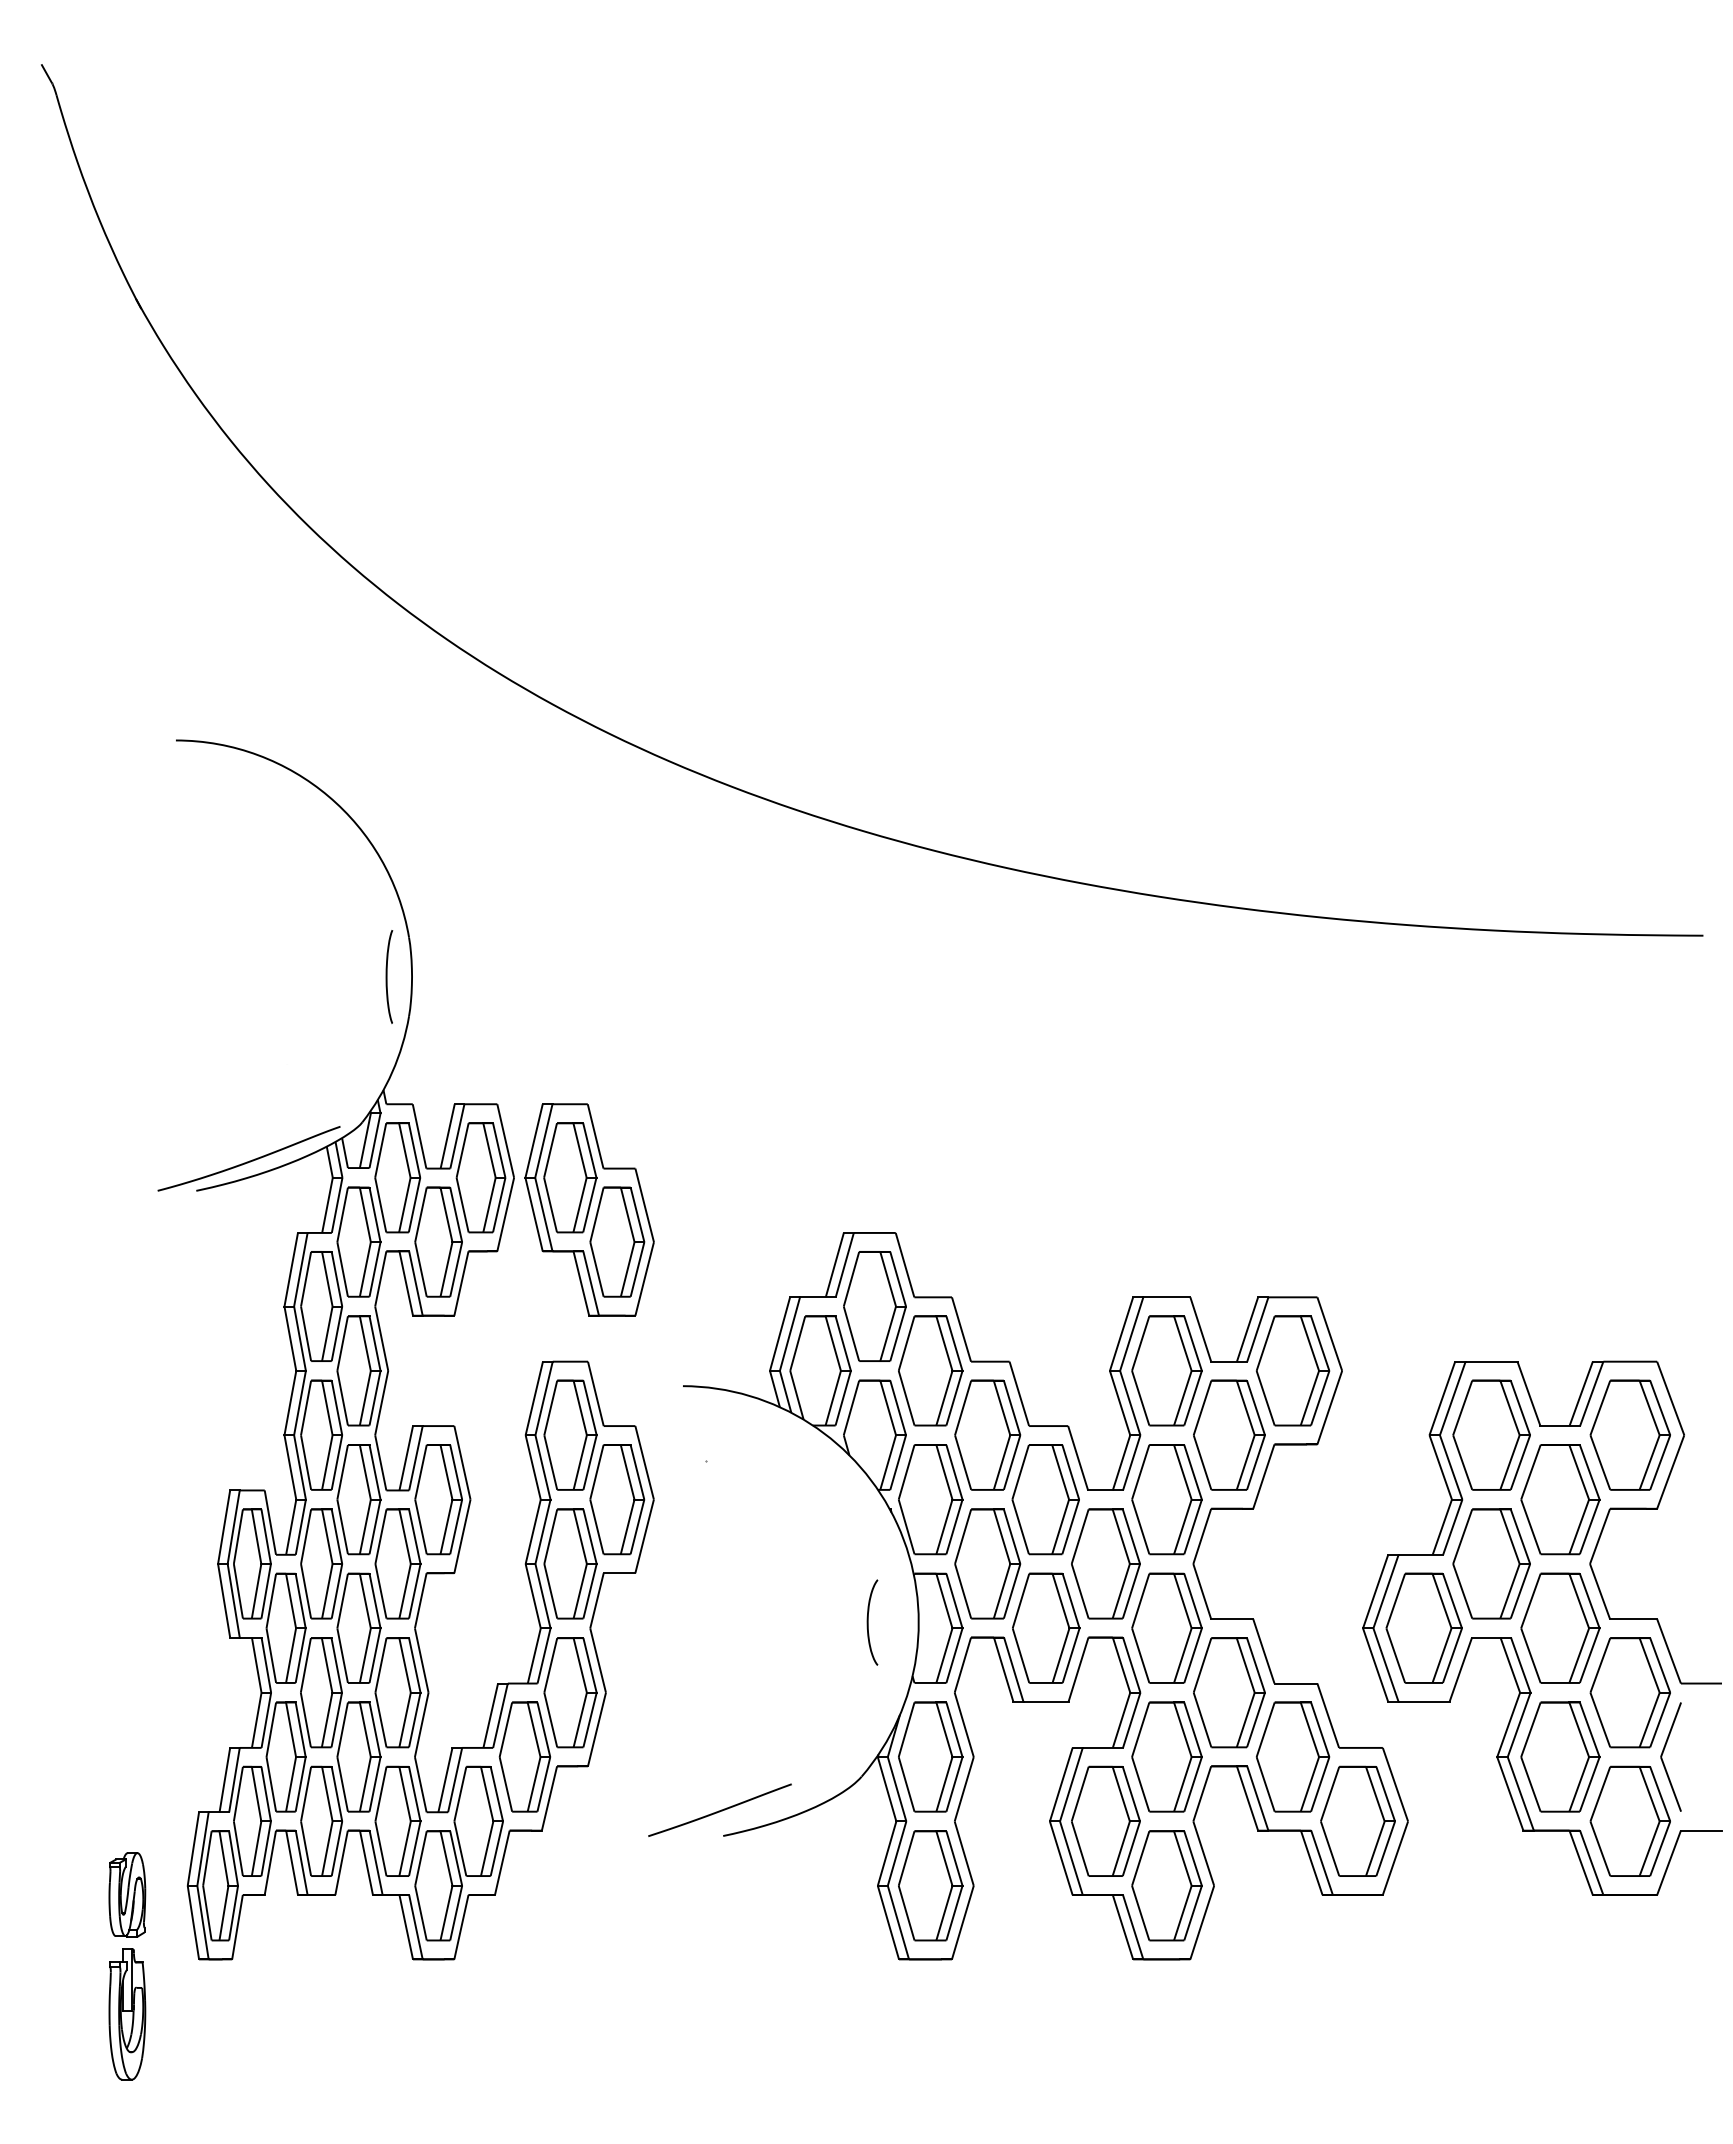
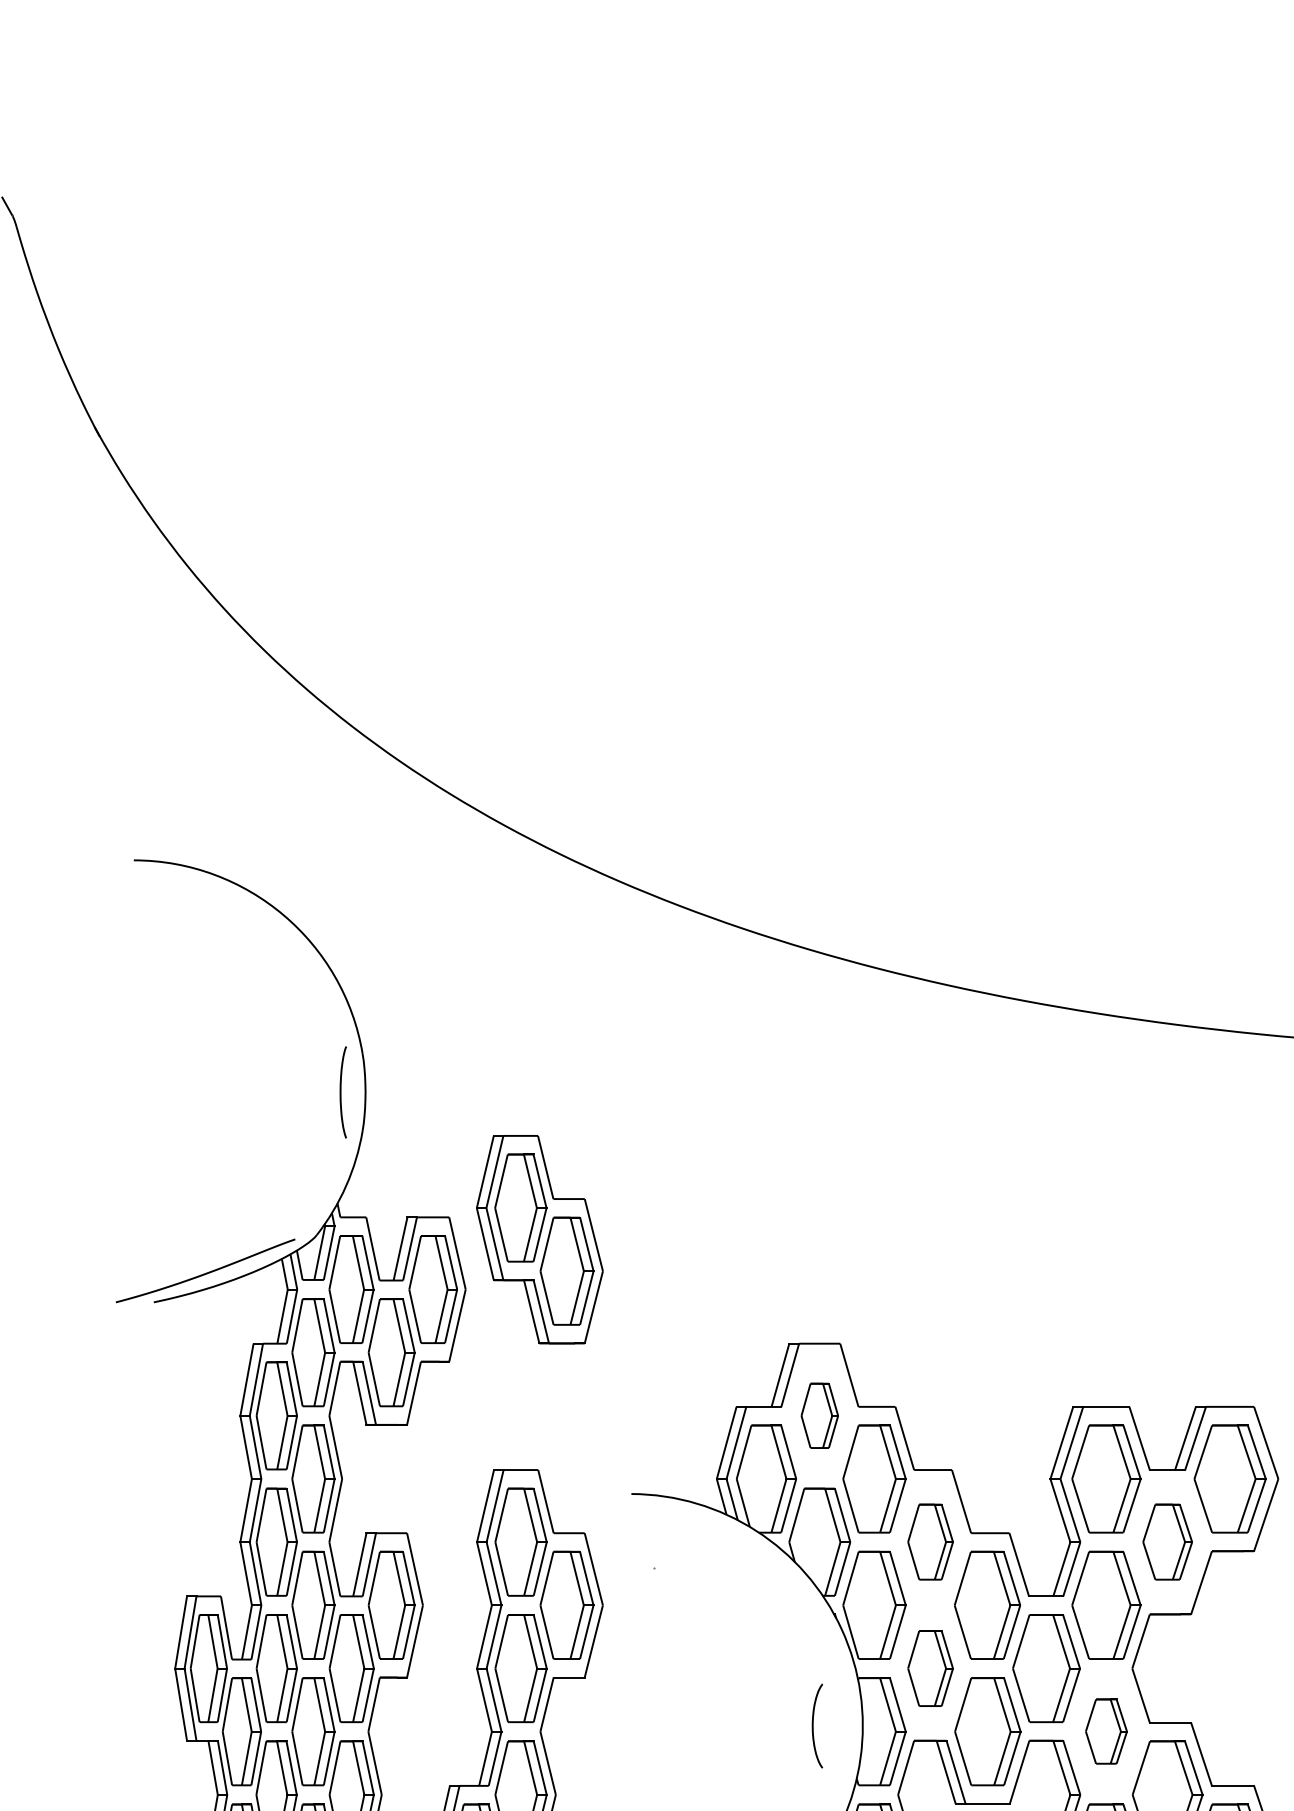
part: (589, 1209) -> (539, 1239), moved
part: (874, 1306) -> (819, 1415), size x0.6
part: (987, 1434) -> (930, 1541), size x0.7
part: (1229, 1434) -> (1167, 1541), size x0.7
part: (987, 1563) -> (930, 1668), size x0.7
part: (1166, 1627) -> (1105, 1730), size x0.6

